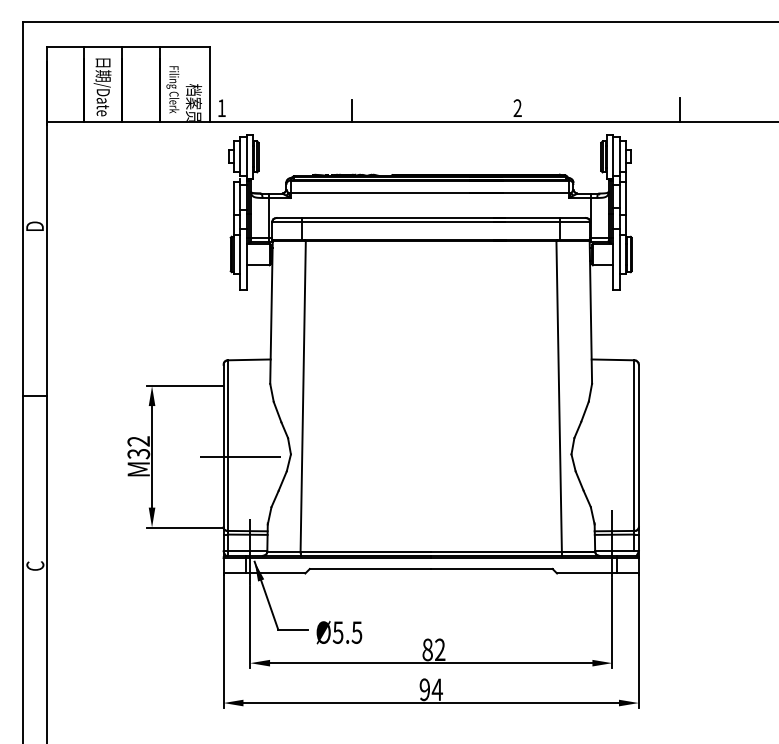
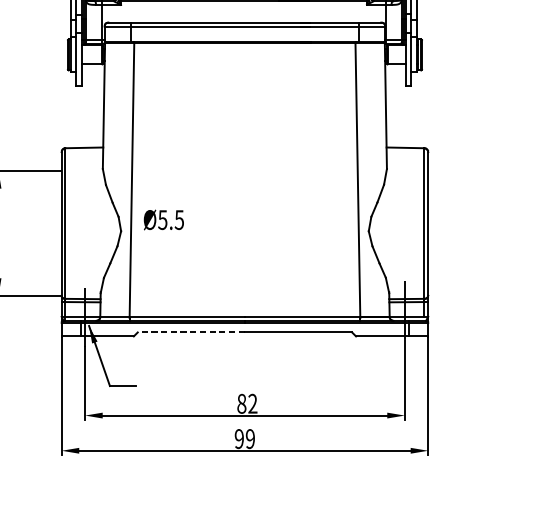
line: (240, 456) -> (76, 233), removed
line: (370, 569) -> (191, 332), solid -> dashed
text: (339, 632) -> (164, 219), moved
text: (436, 689) -> (249, 438), 94 -> 99

